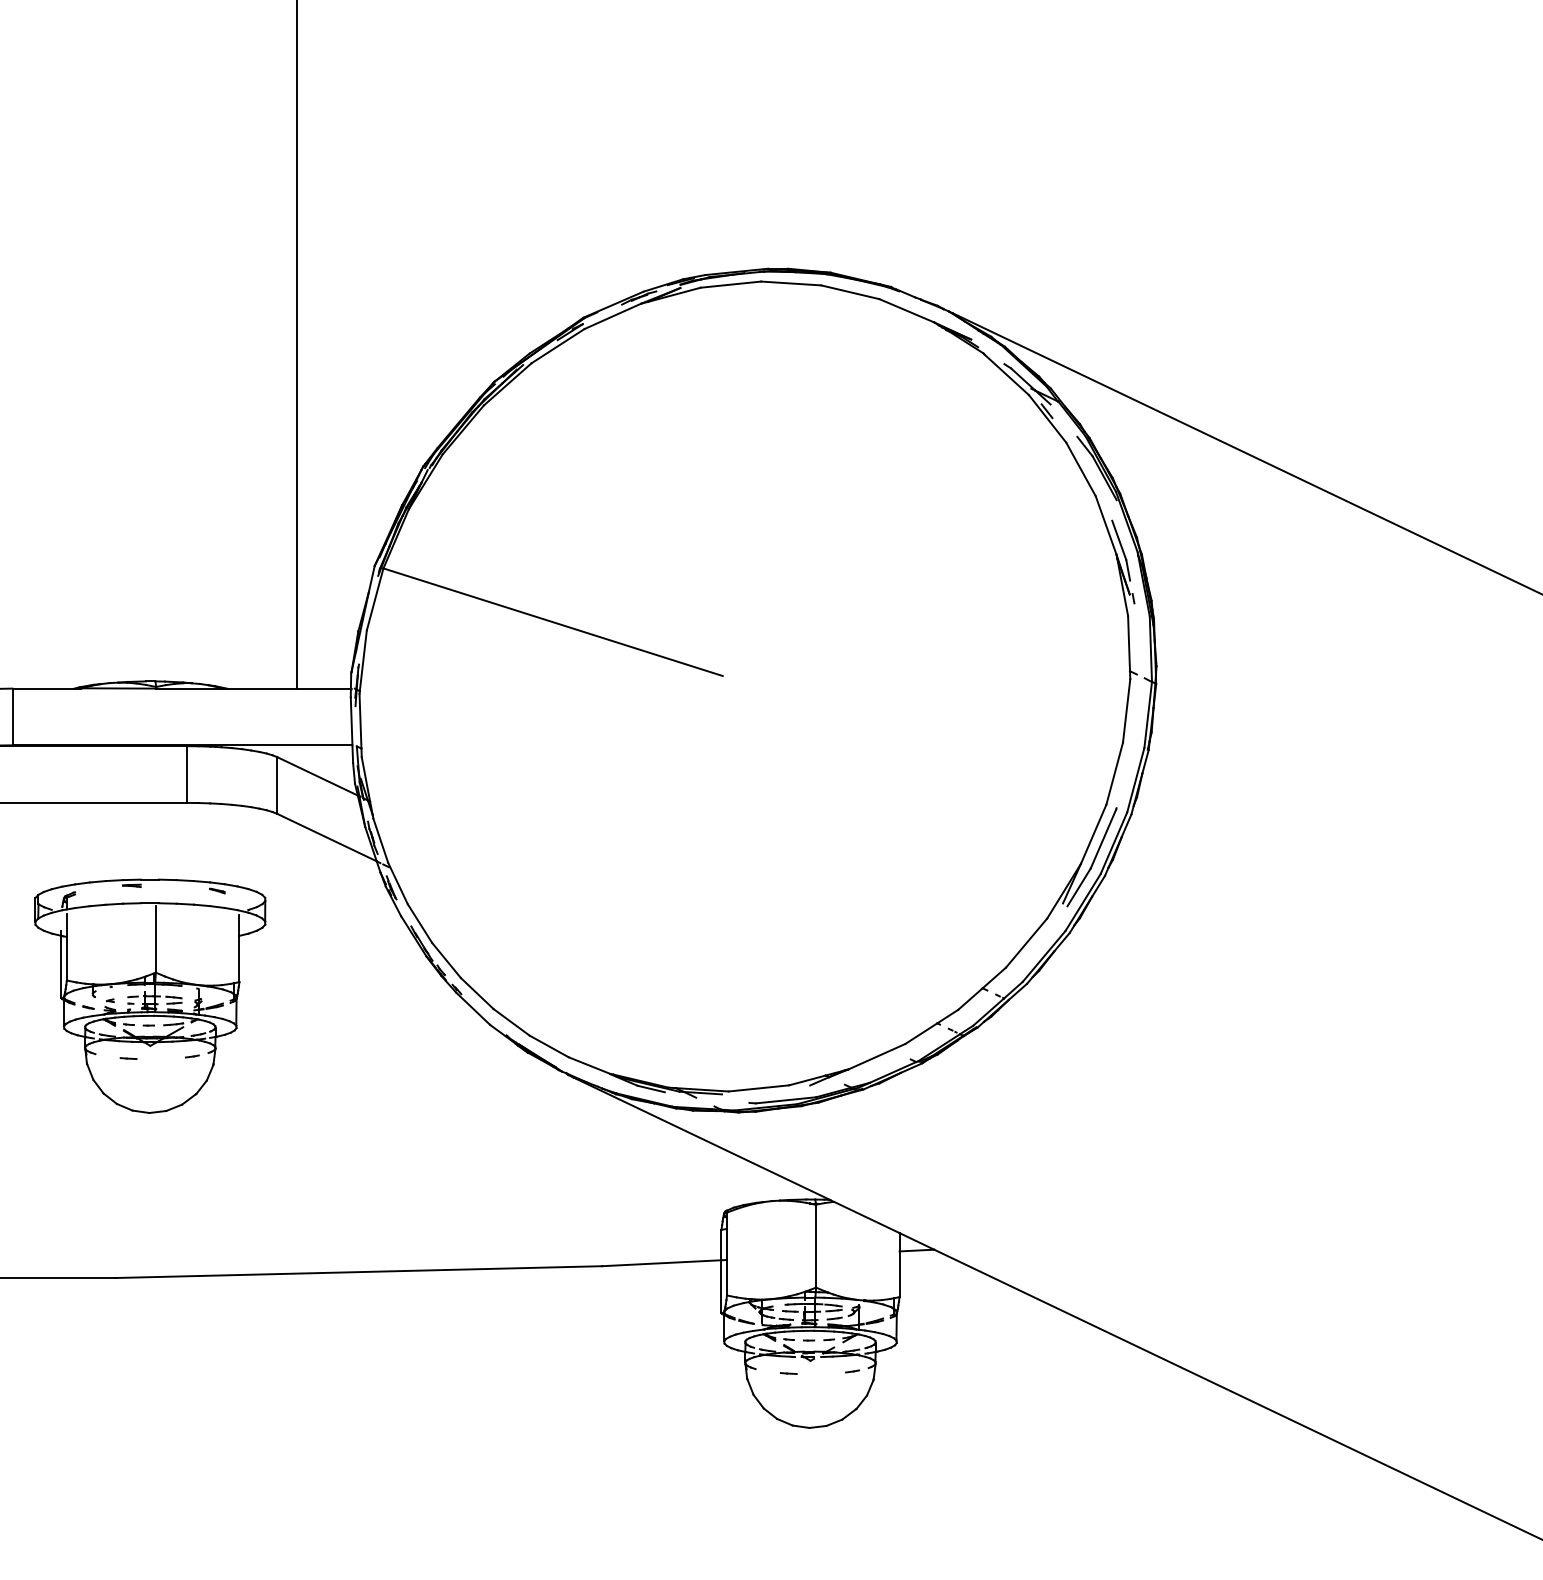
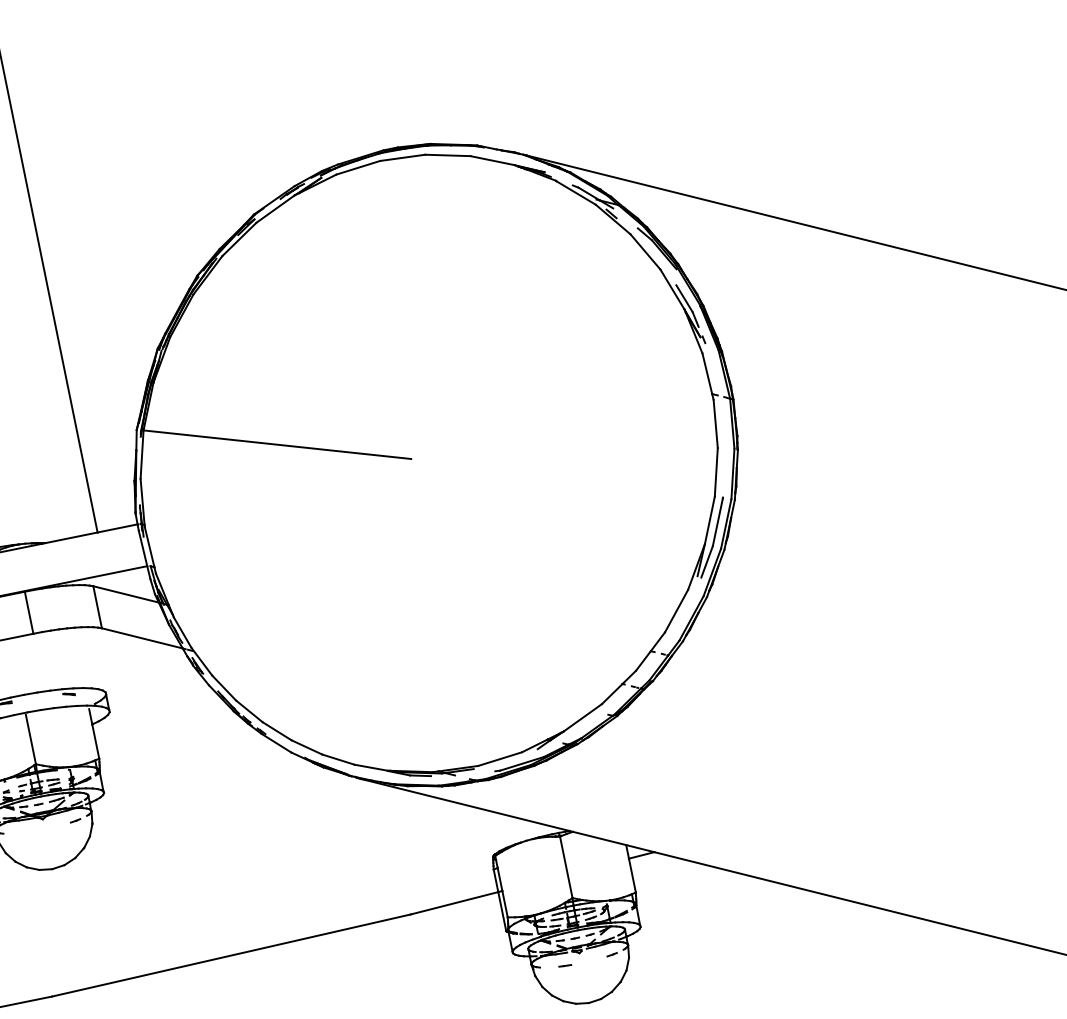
line: (128, 1058) -> (28, 831), removed

